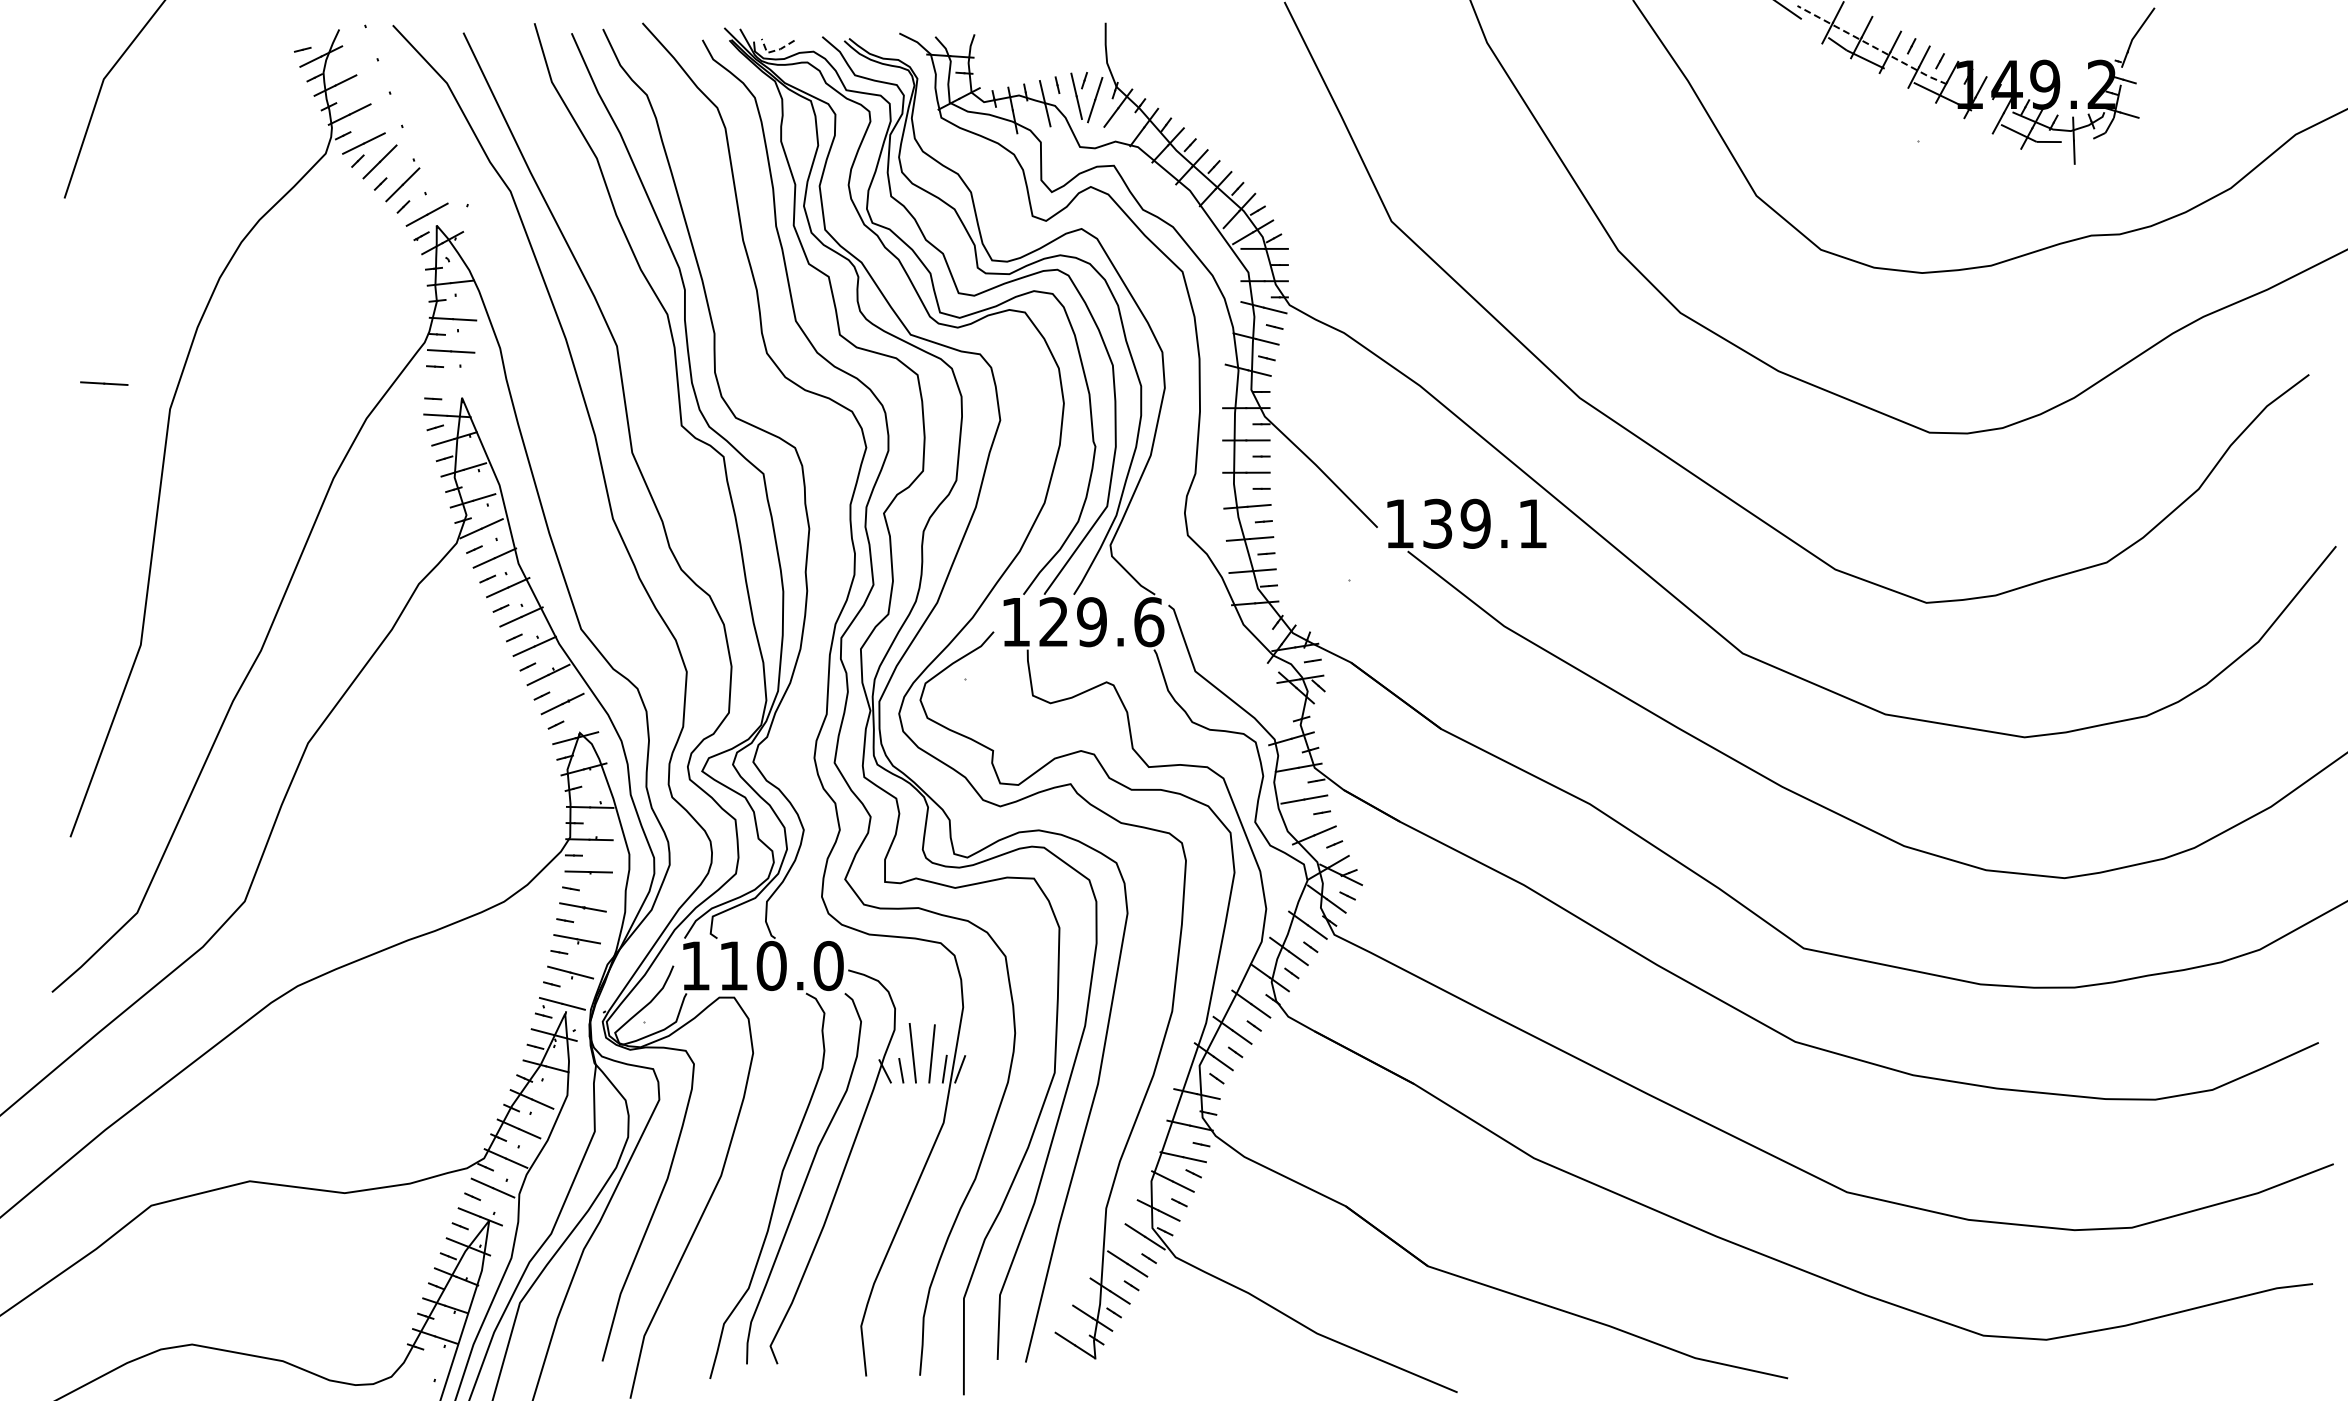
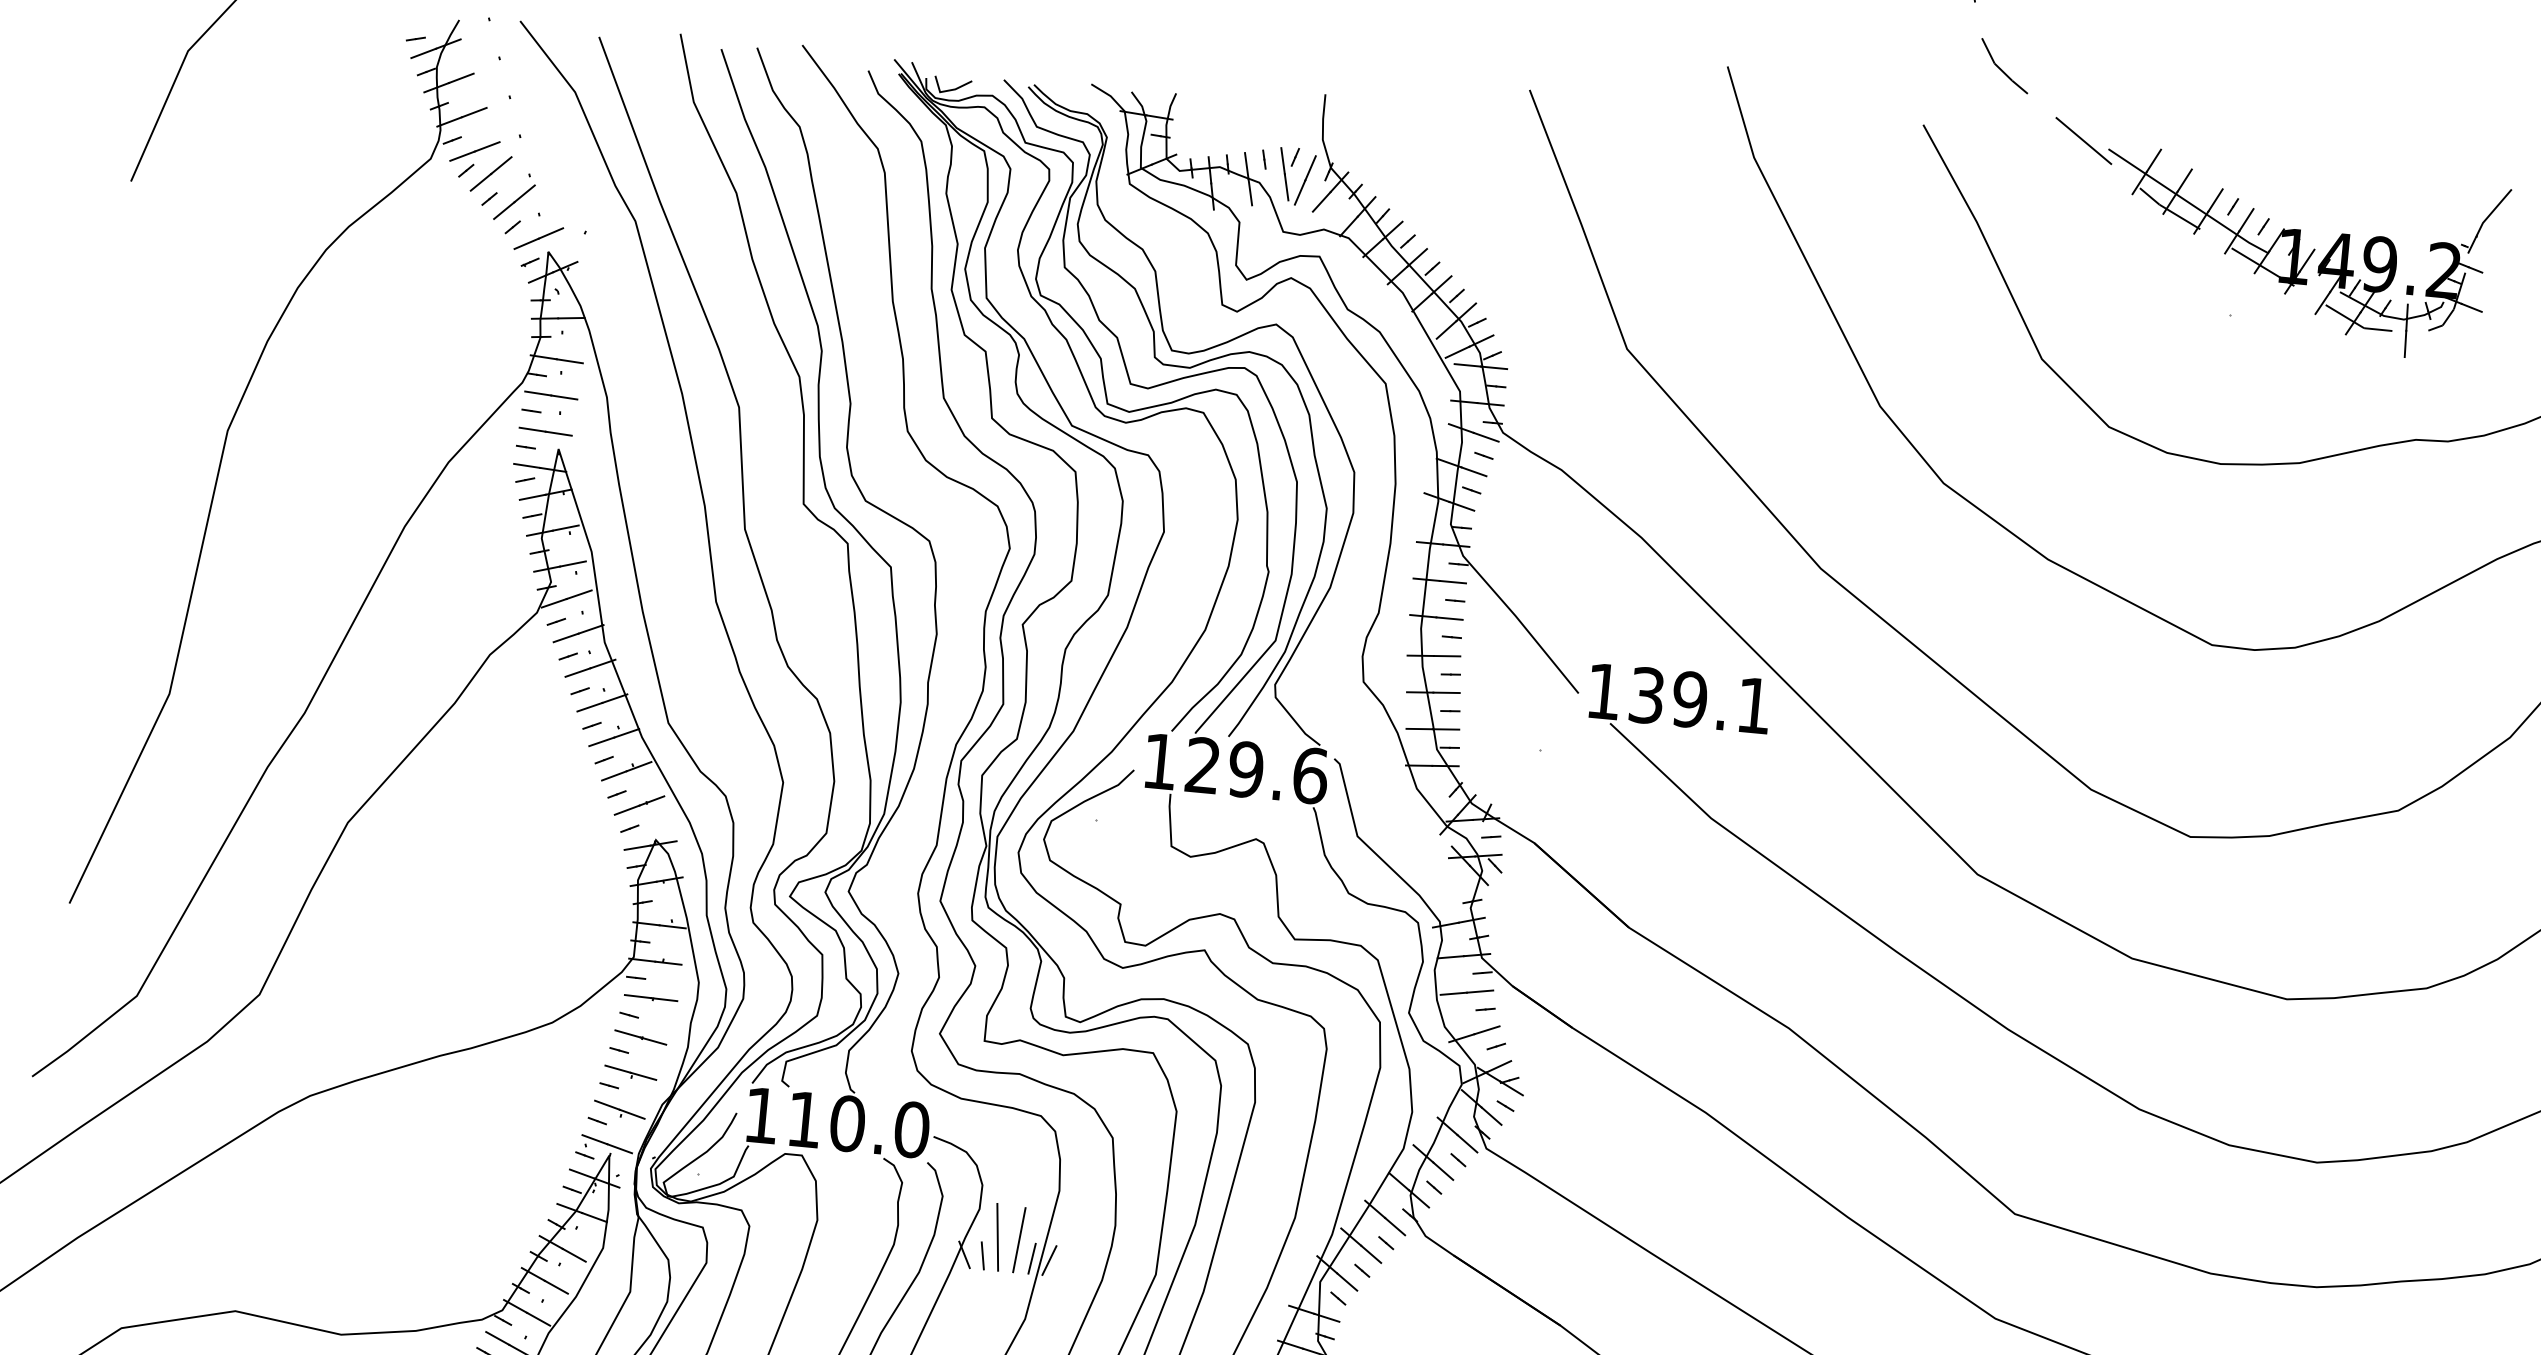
line: (1871, 45) -> (2187, 201), dashed -> solid
line: (773, 51) -> (947, 91), dashed -> solid
line: (104, 383) -> (545, 431), moved

